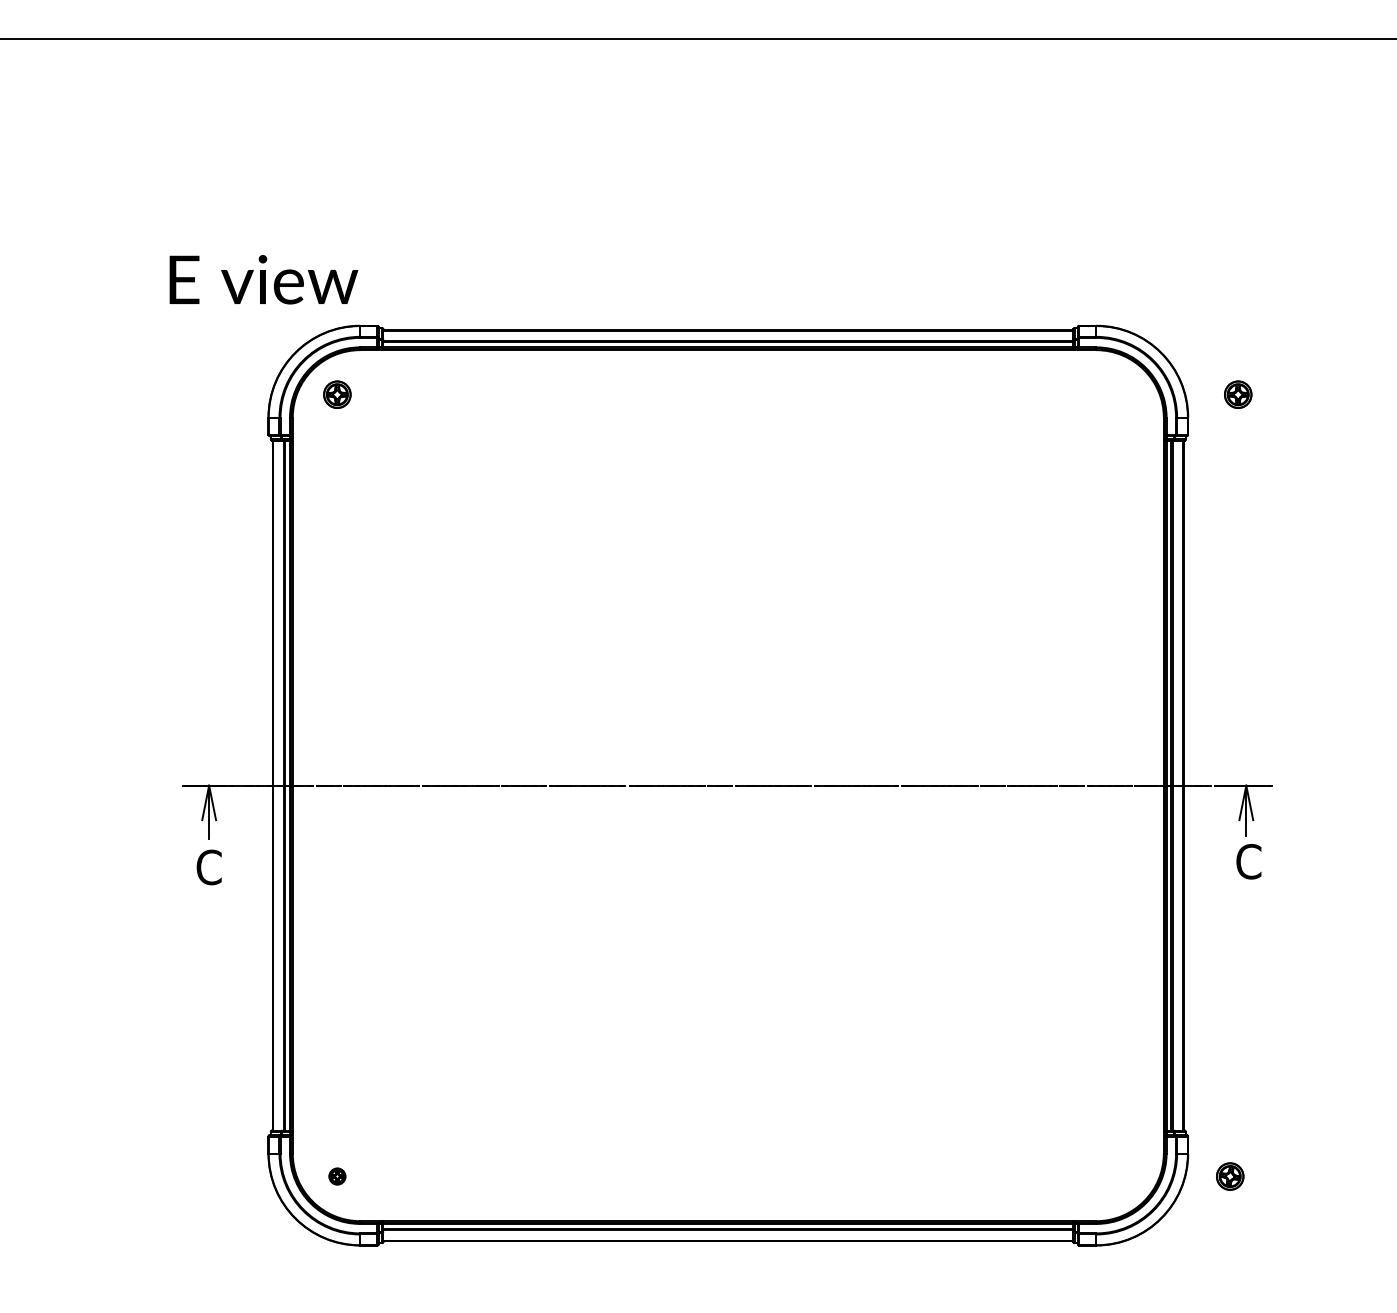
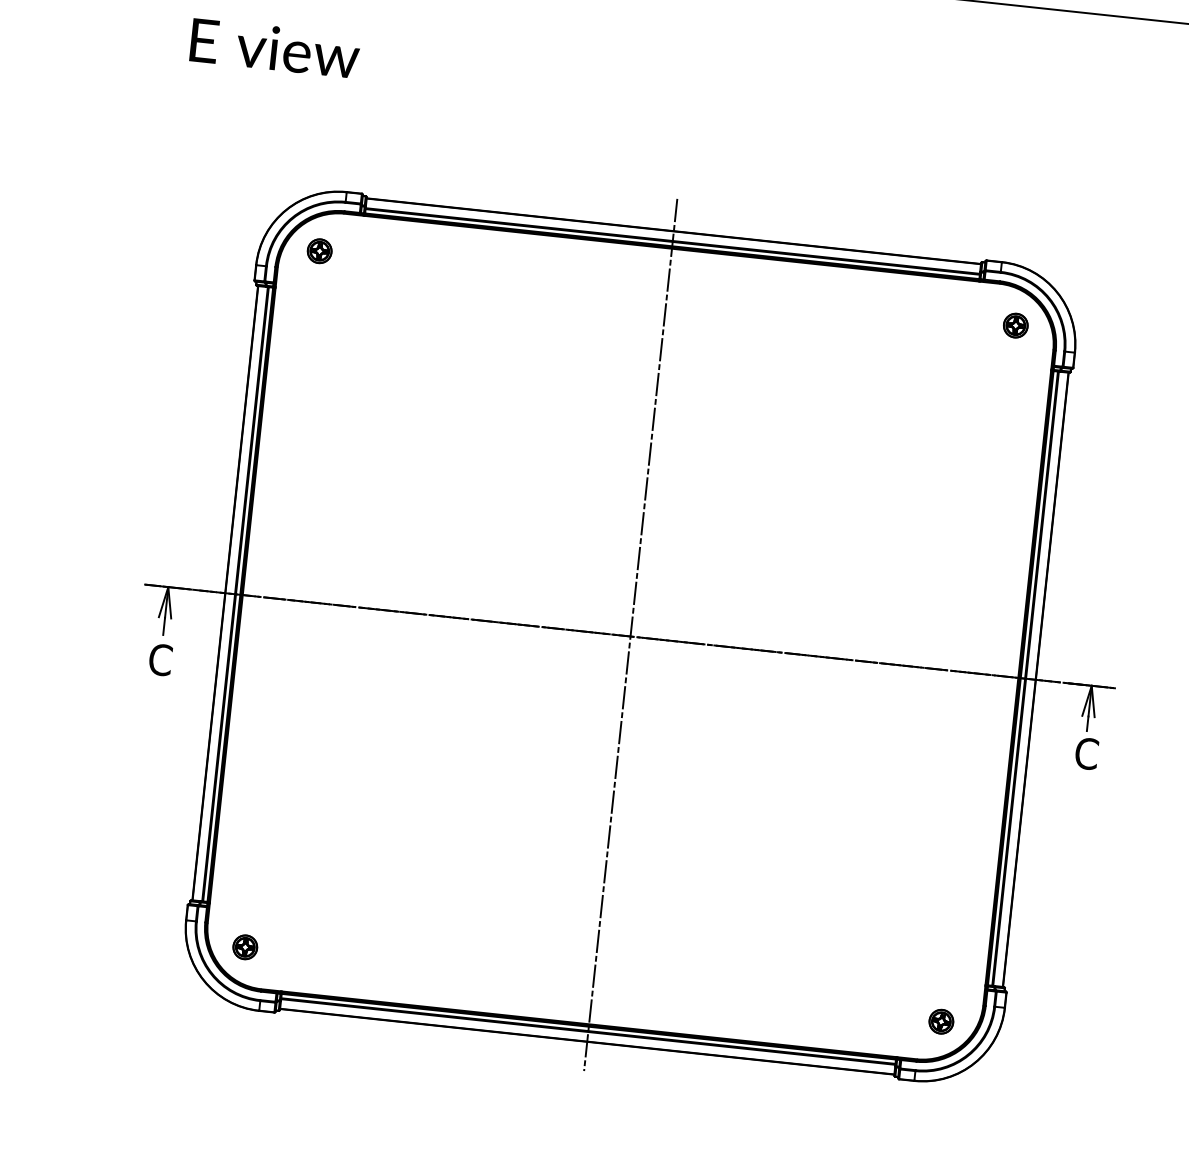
text: (263, 279) -> (274, 48), moved
part: (1238, 394) -> (1016, 325), moved
line: (728, 783) -> (630, 634), added
part: (337, 1176) -> (245, 947), size x1.67
part: (1230, 1176) -> (941, 1021), moved

